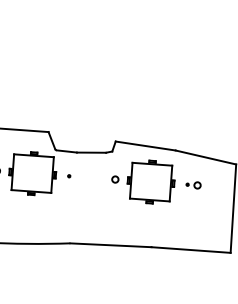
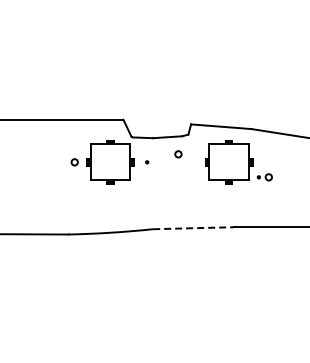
circle: (115, 179) -> (178, 154), moved
part: (193, 185) -> (264, 177), moved
line: (110, 245) -> (193, 228), solid -> dashed

